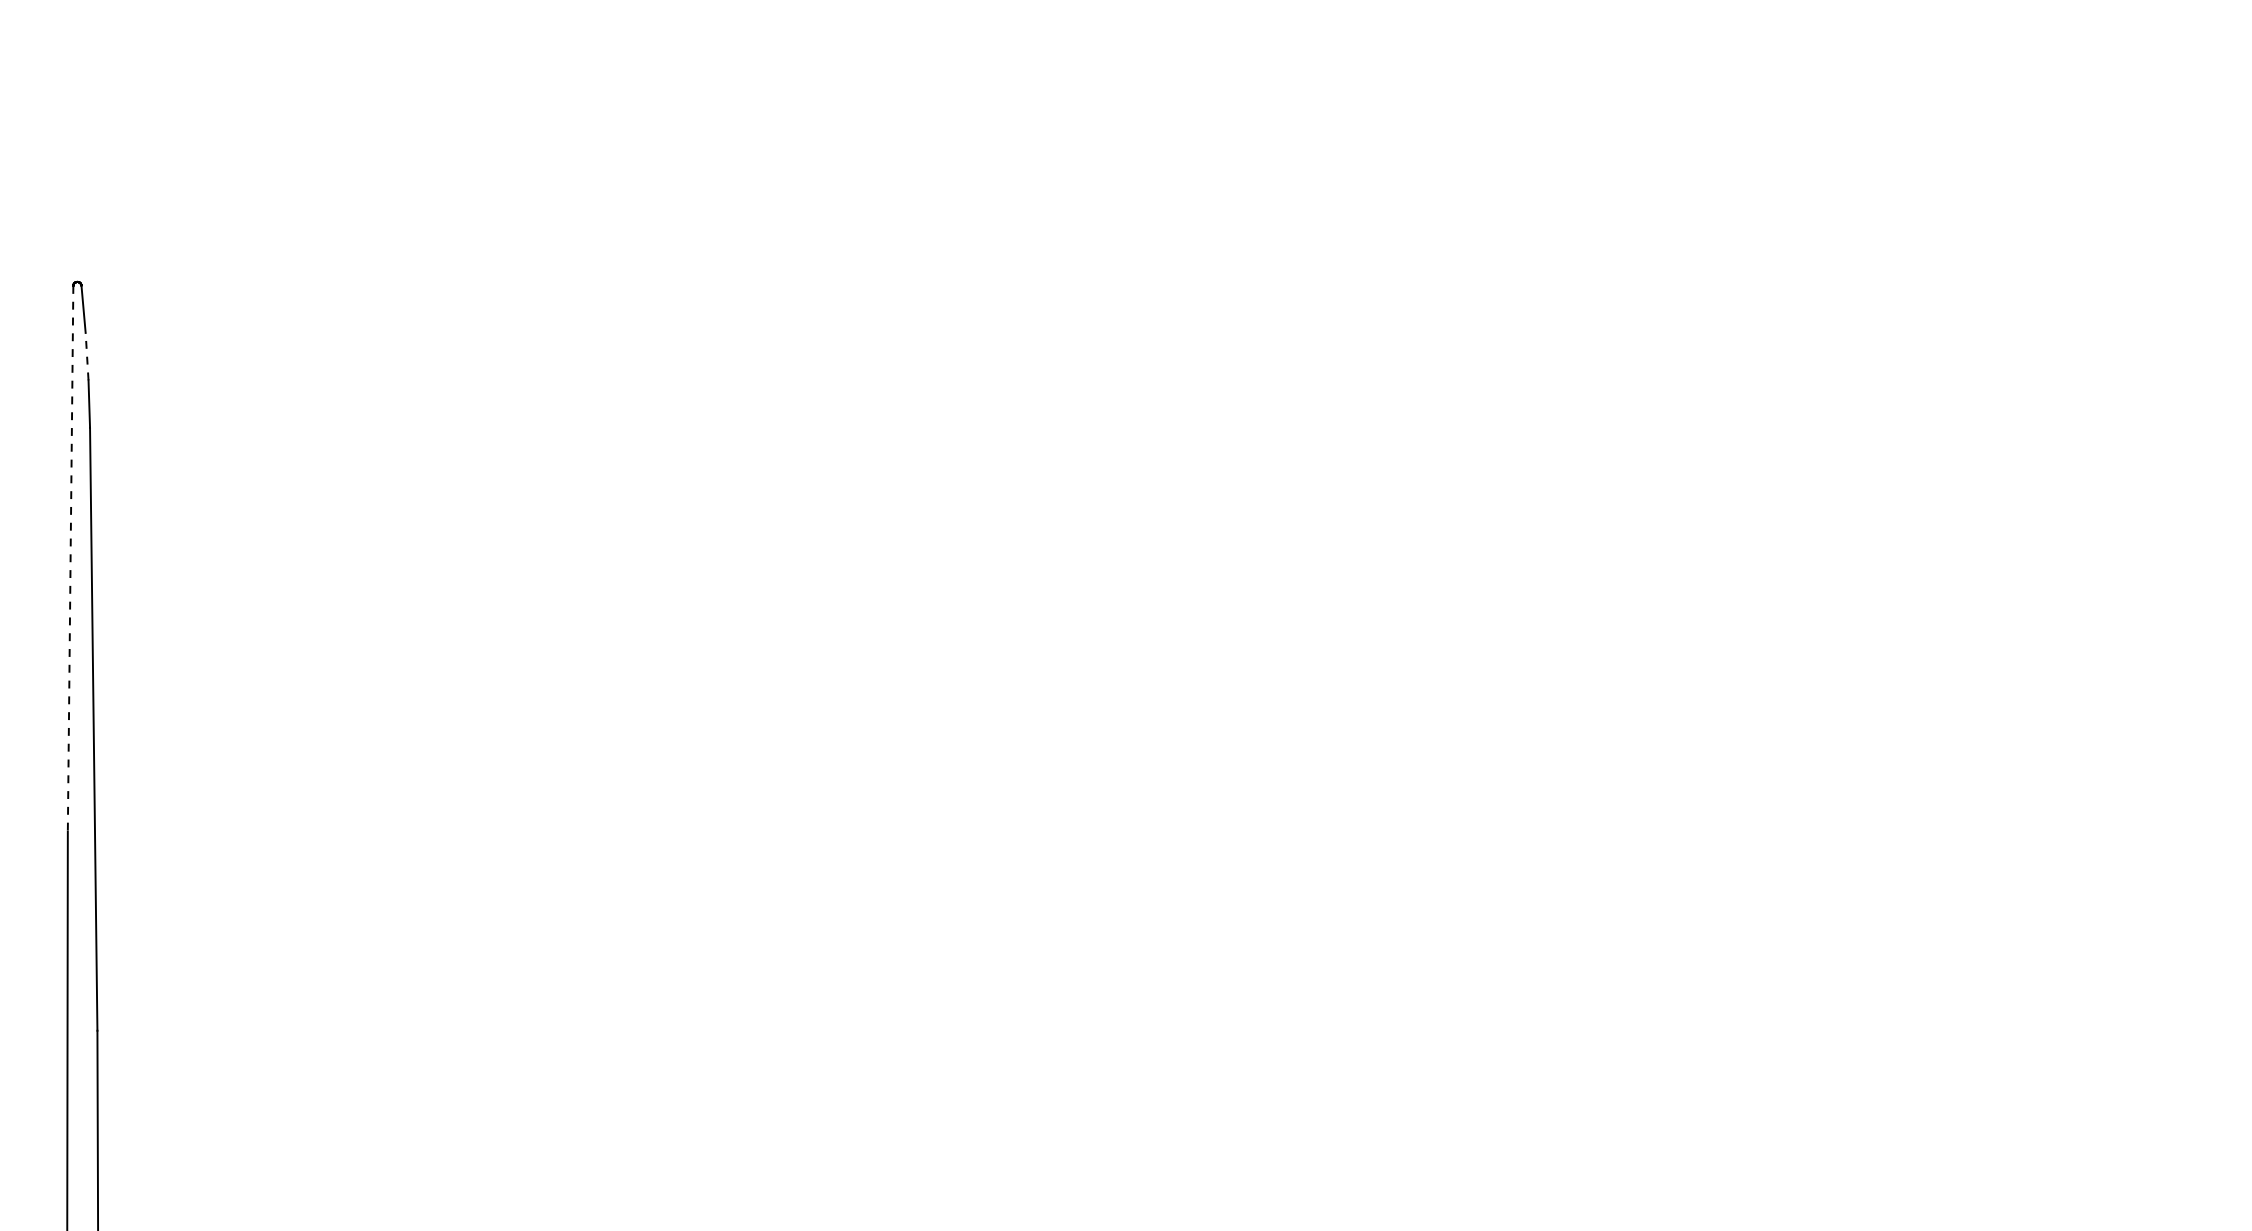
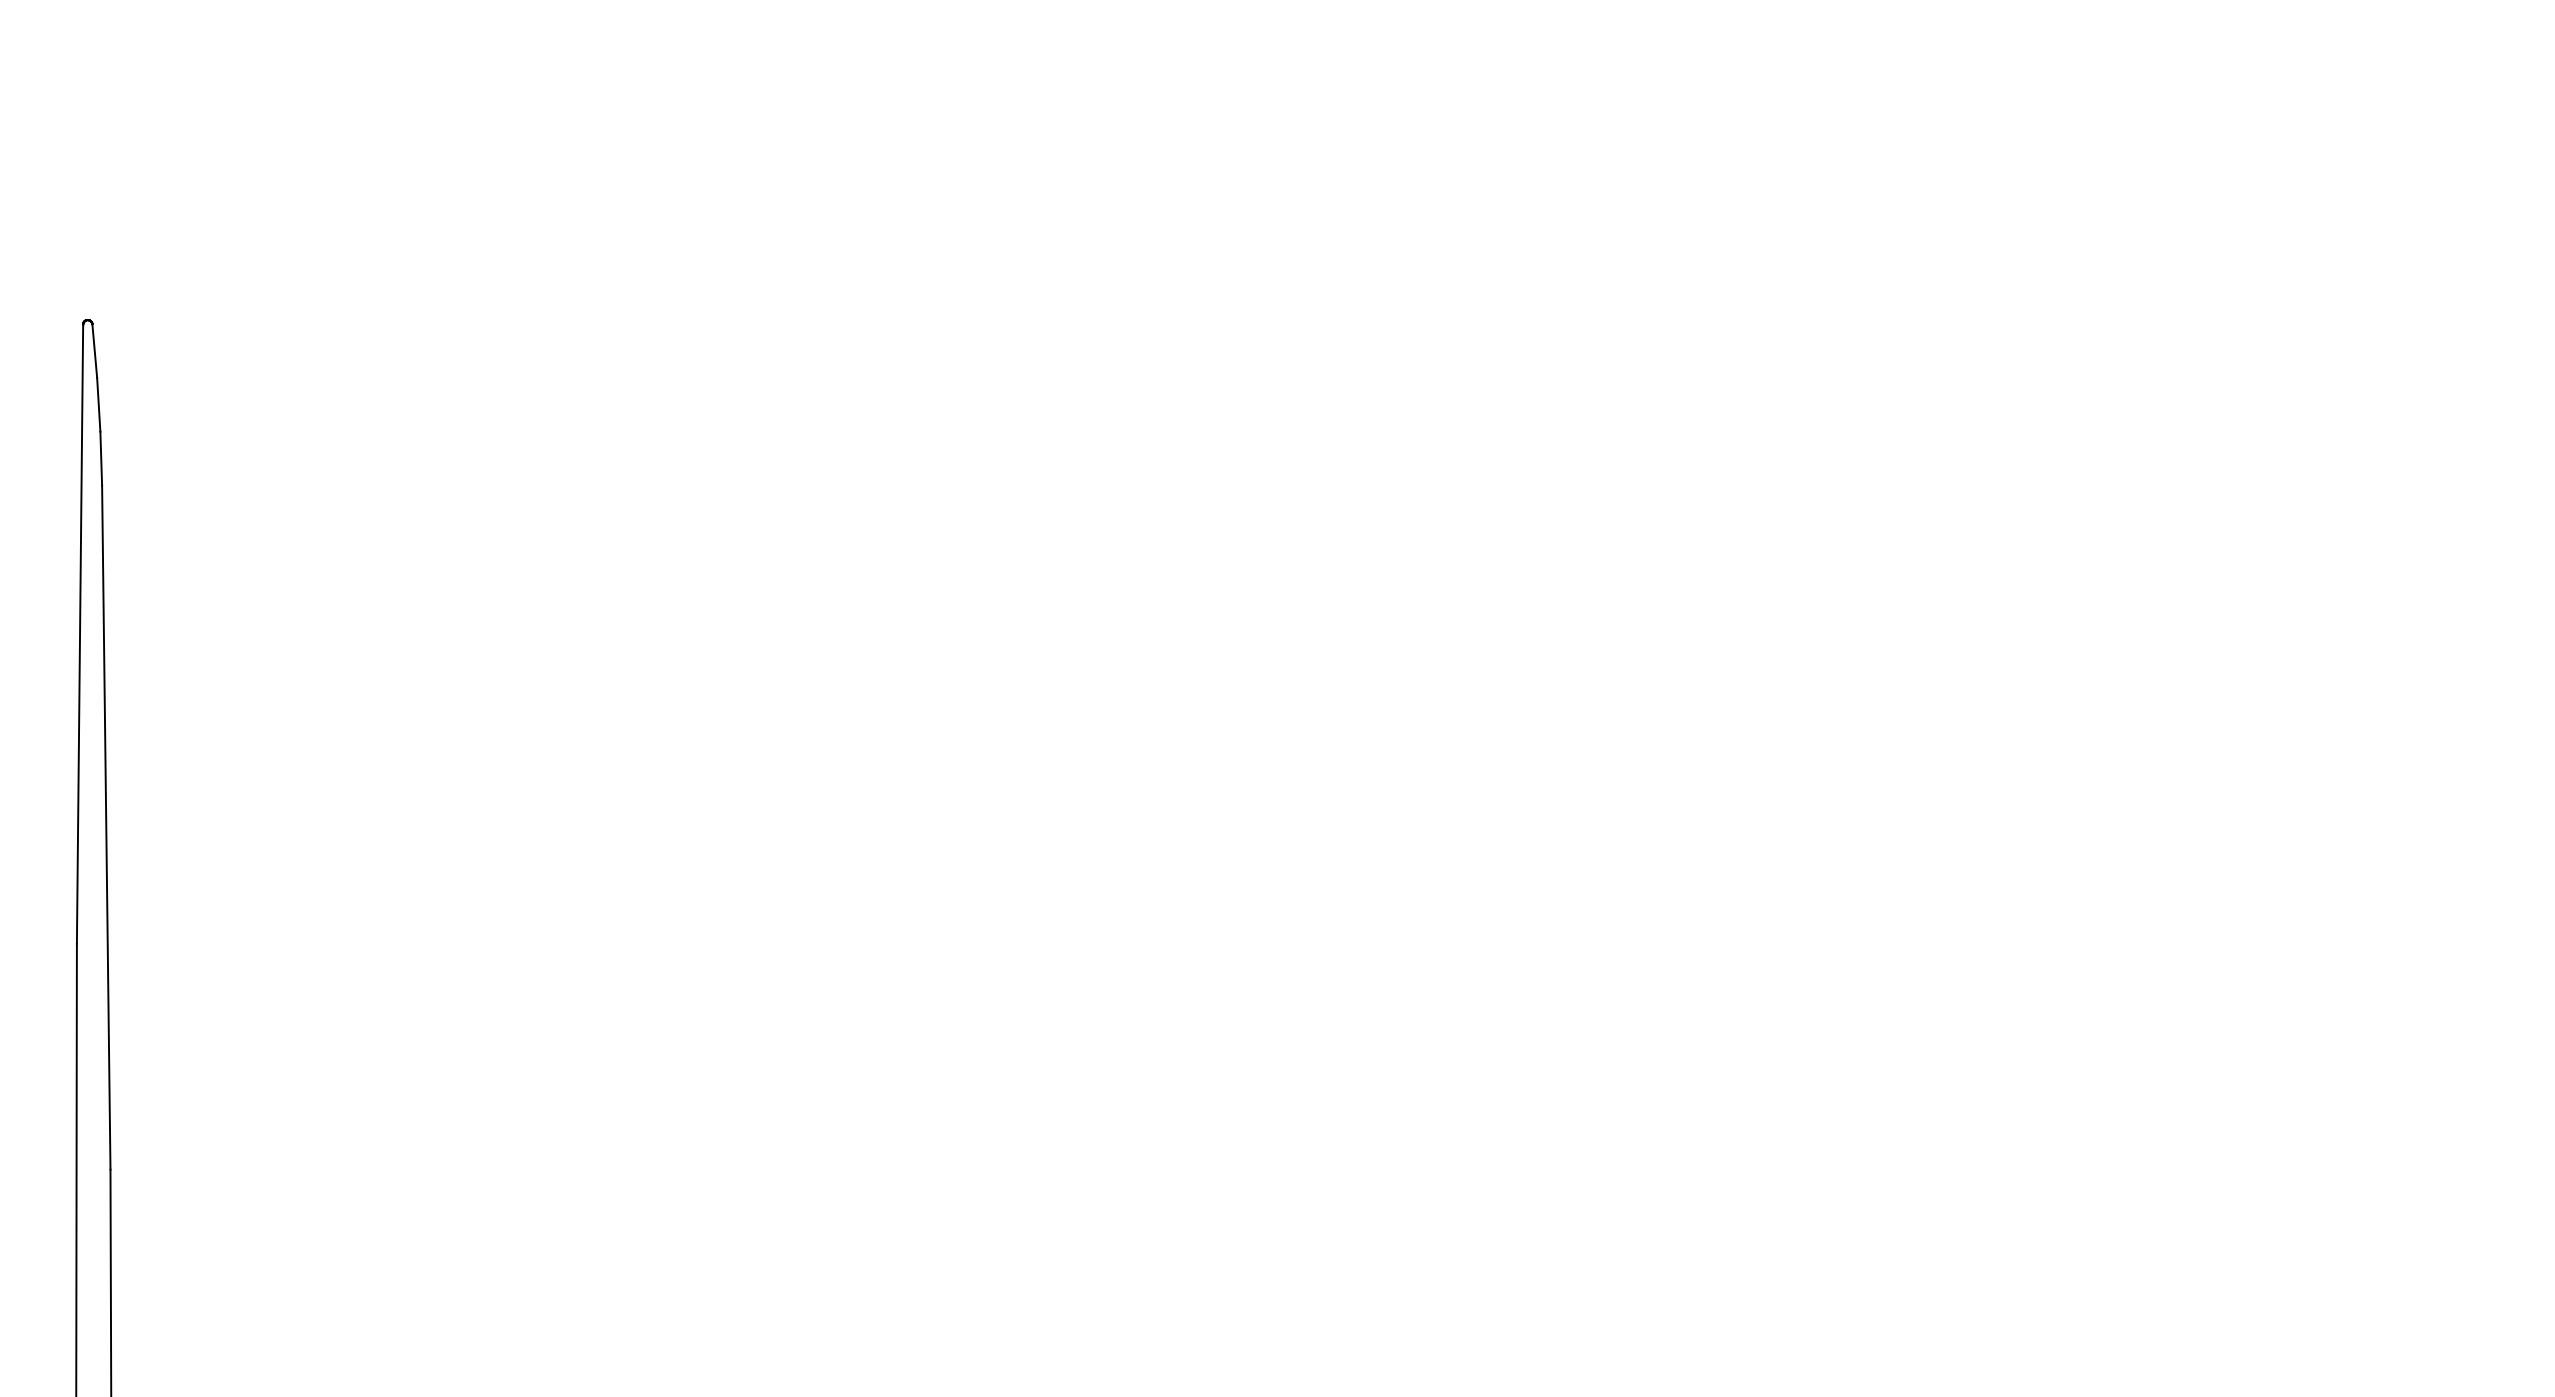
line: (87, 356) -> (99, 404), dashed -> solid
line: (70, 558) -> (79, 633), dashed -> solid

